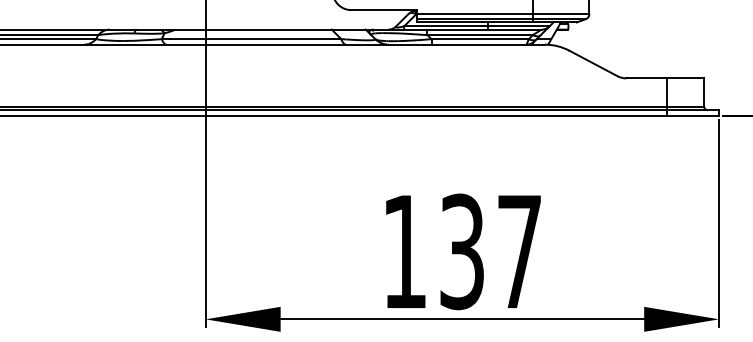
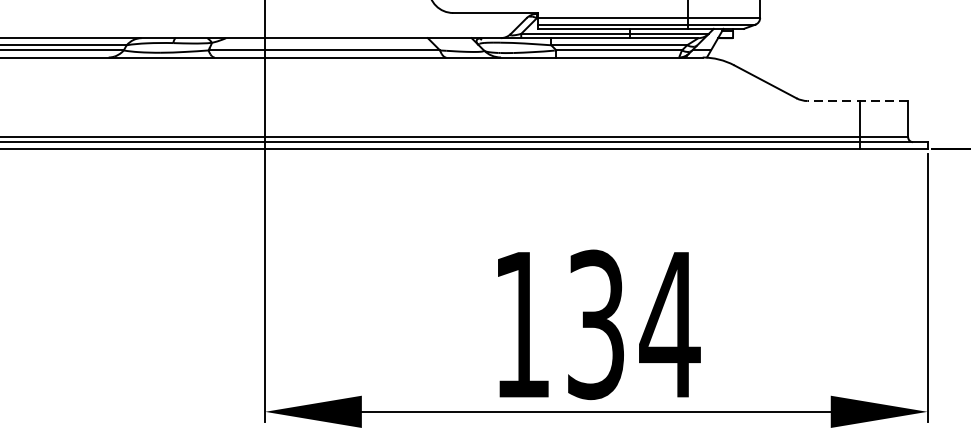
line: (665, 78) -> (858, 101), solid -> dashed
text: (519, 251) -> (669, 324), 137 -> 134

